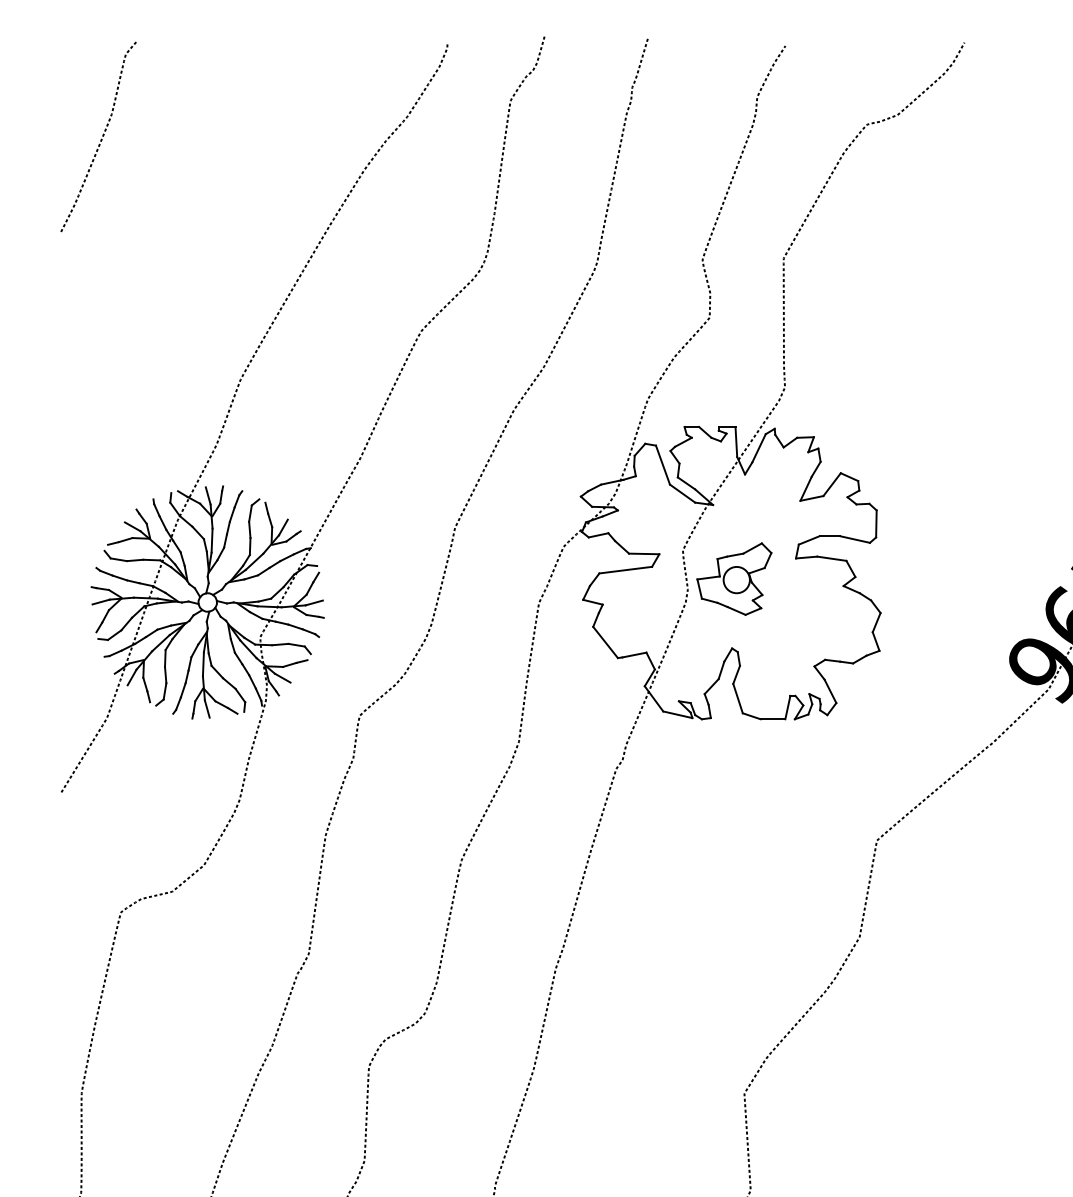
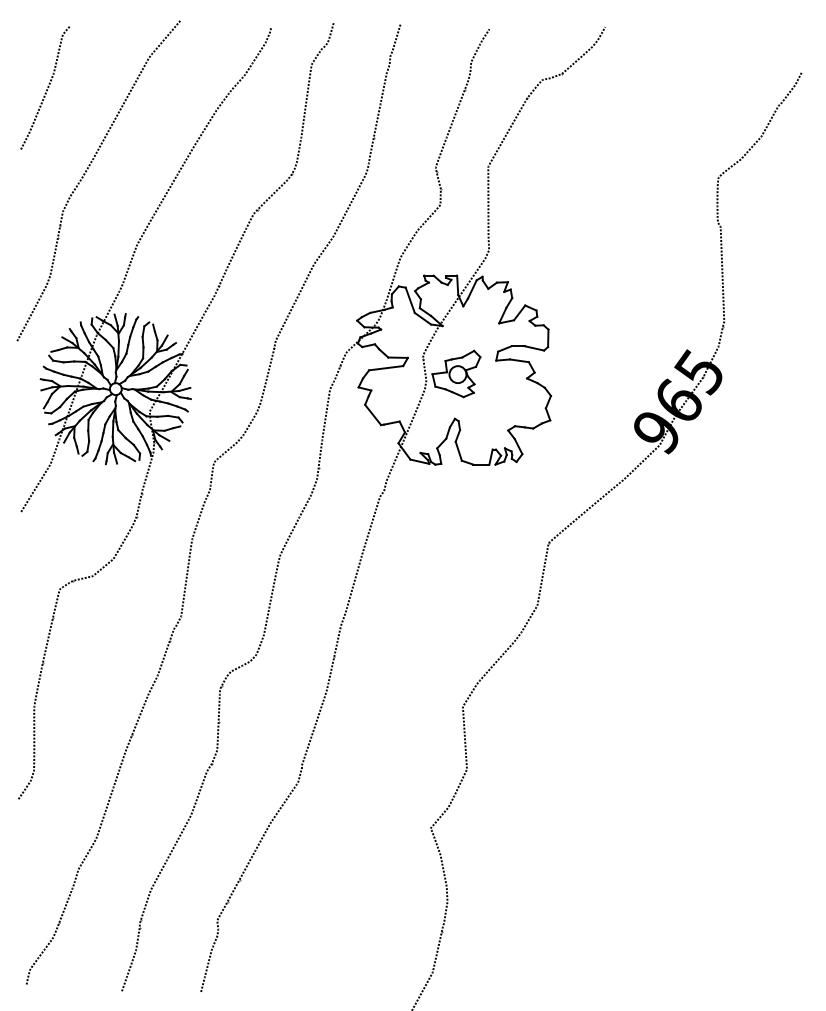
curve: (163, 265) -> (87, 171), added

